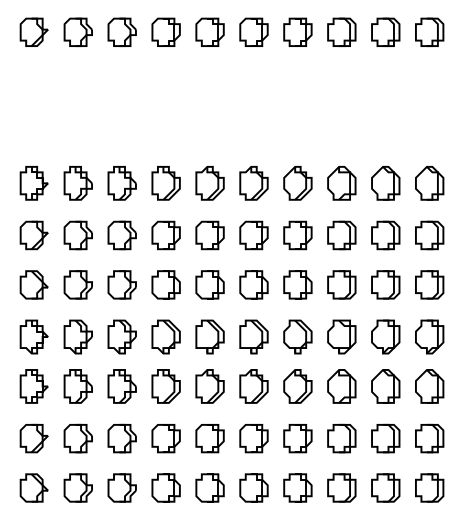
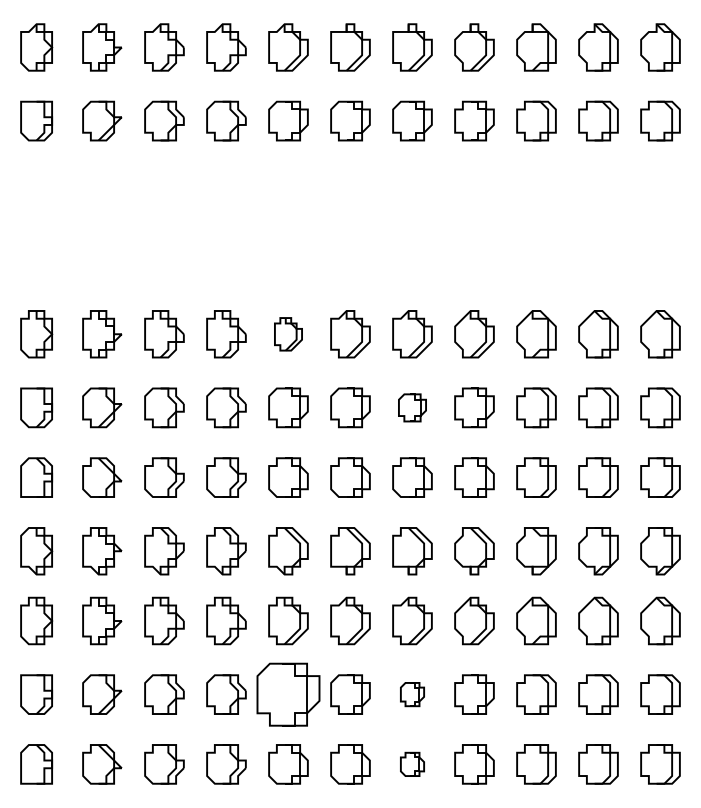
part: (166, 183) -> (288, 334), size x0.7
part: (253, 235) -> (412, 407), size x0.7
part: (166, 438) -> (288, 694), size x1.6
part: (253, 438) -> (412, 694), size x0.6
part: (253, 488) -> (412, 764), size x0.6

